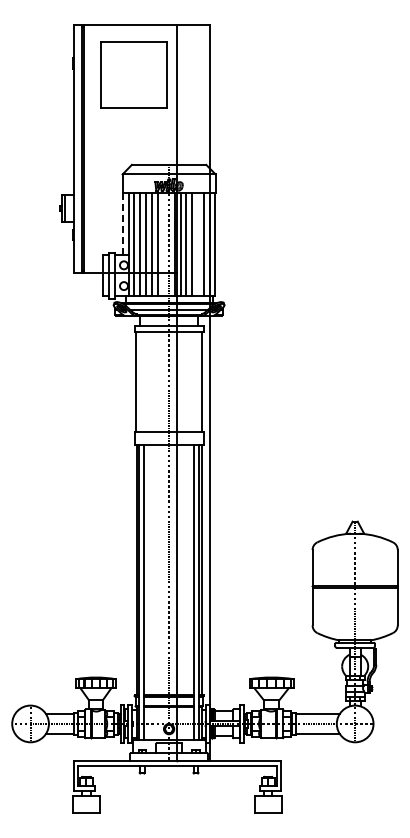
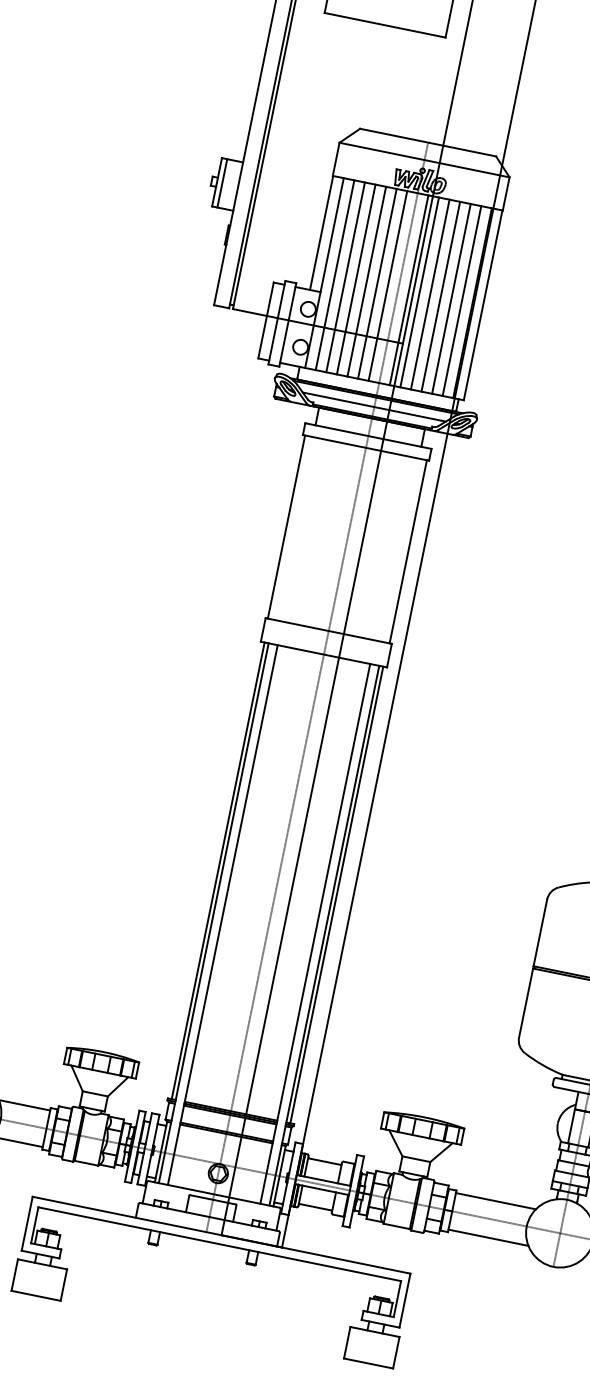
line: (122, 224) -> (320, 234), dashed -> solid
line: (163, 244) -> (388, 285), added
line: (198, 244) -> (452, 298), added

